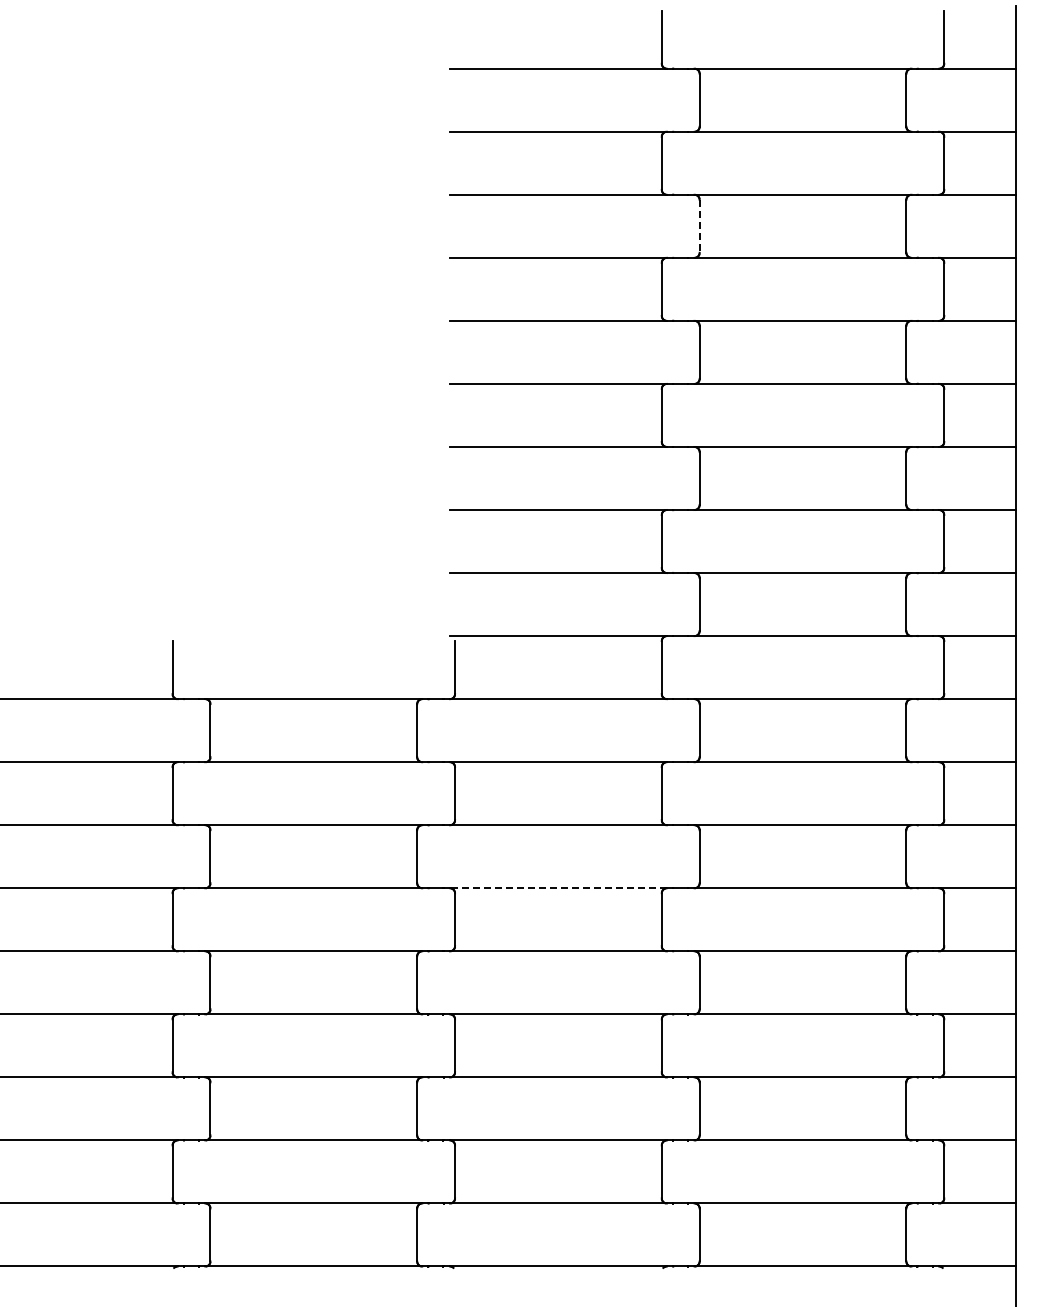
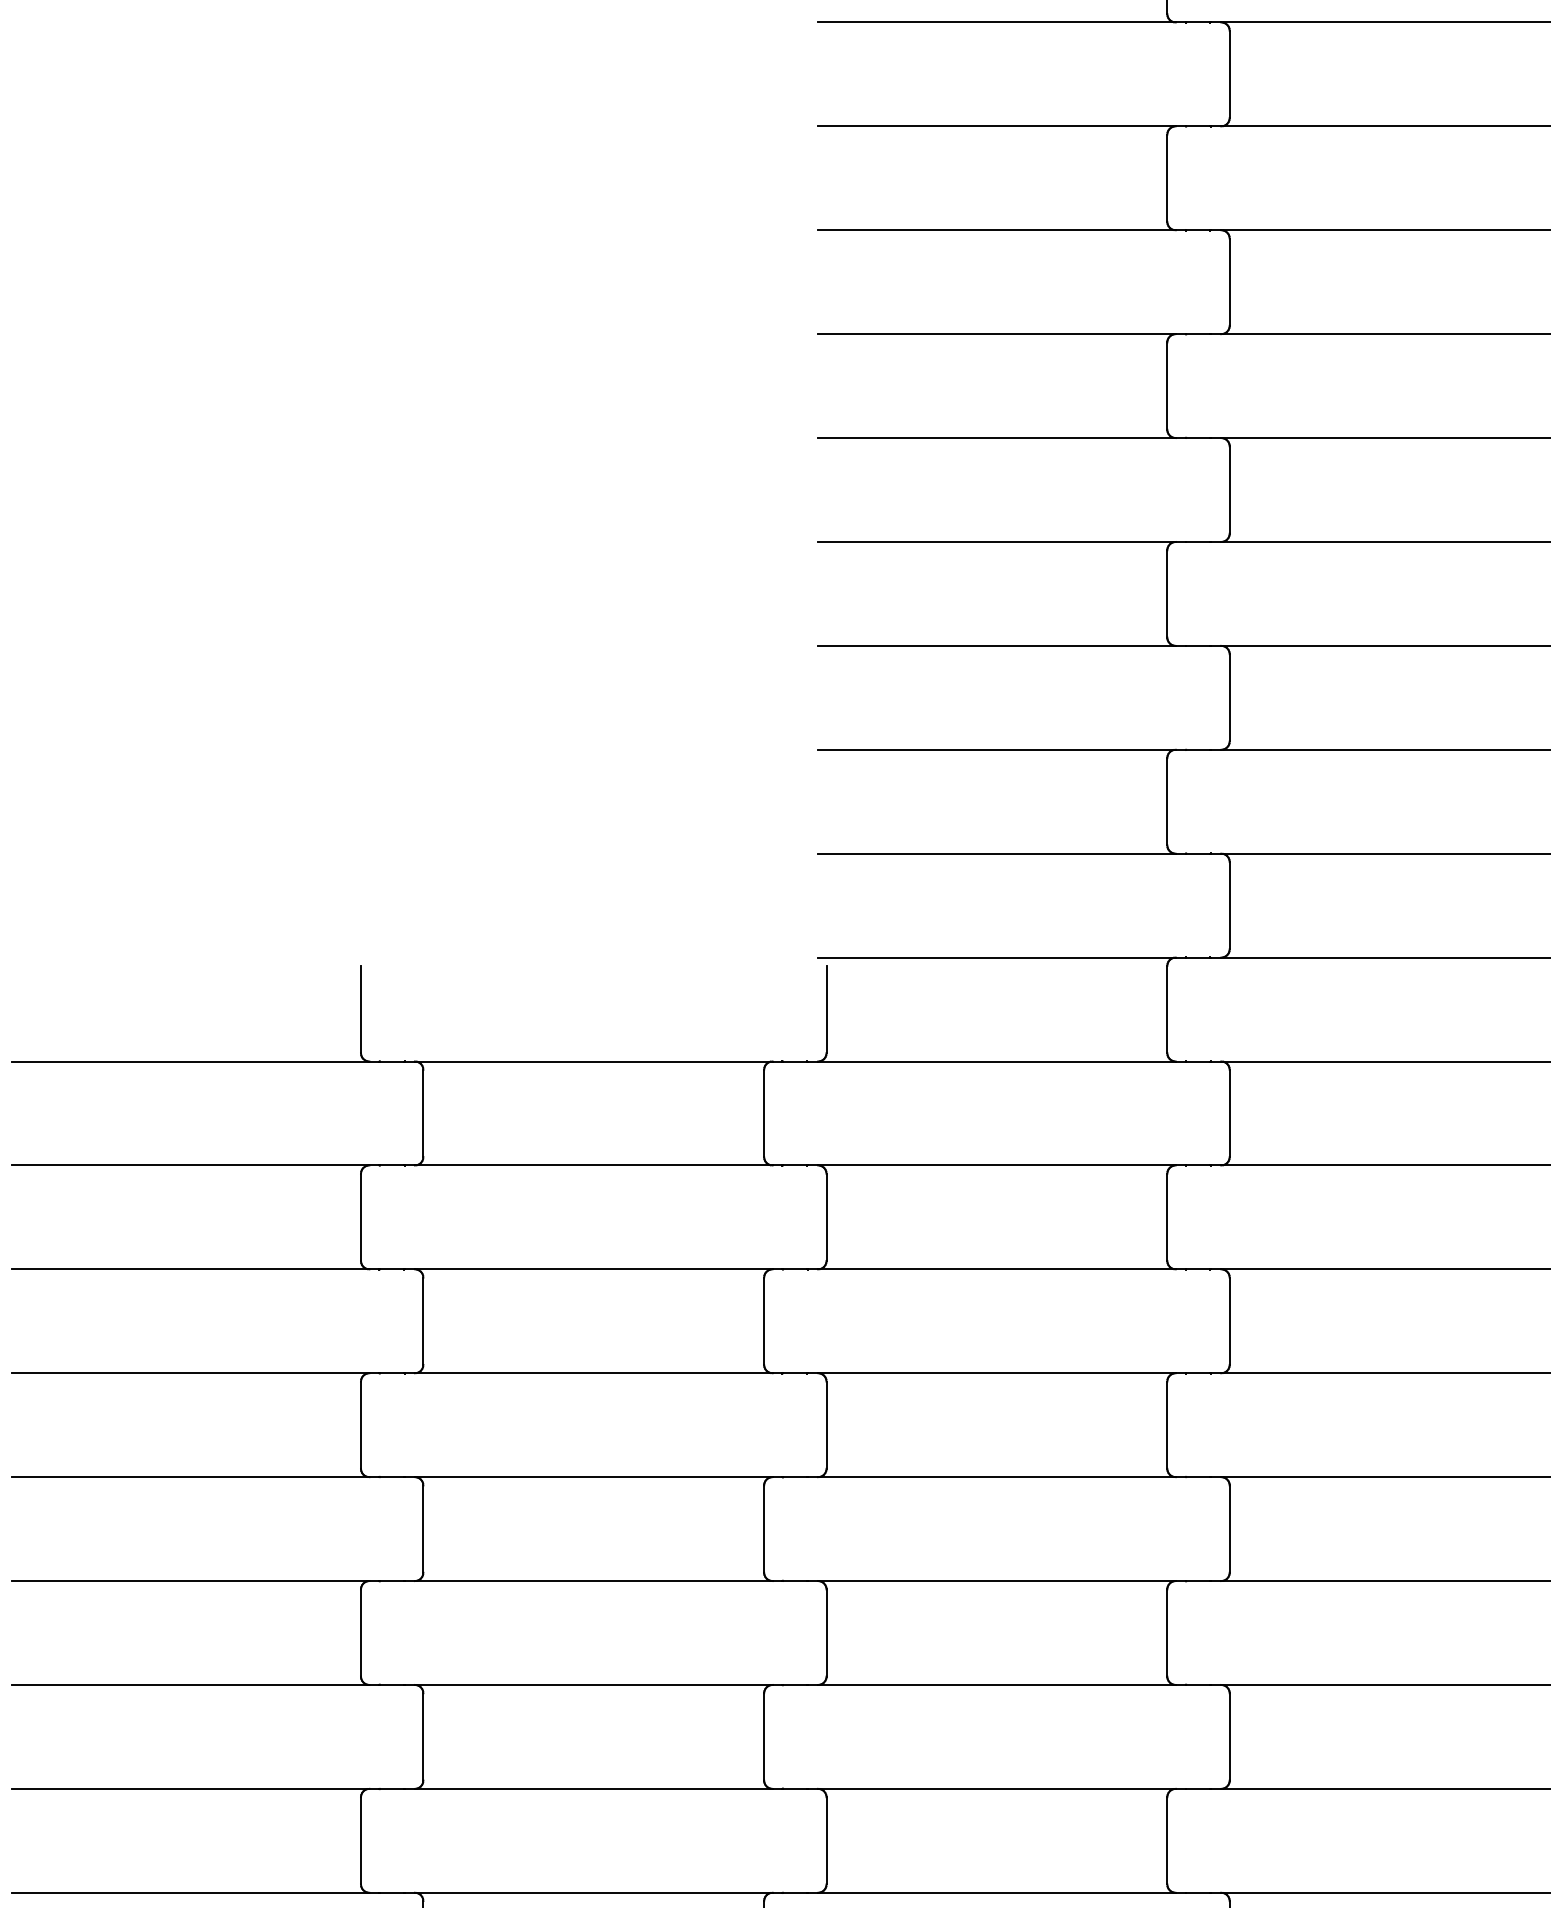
line: (699, 226) -> (1229, 282), dashed -> solid
line: (557, 888) -> (995, 1373), dashed -> solid

